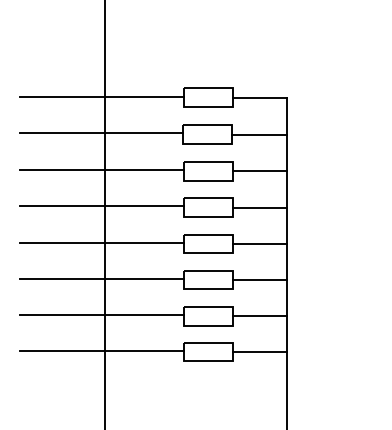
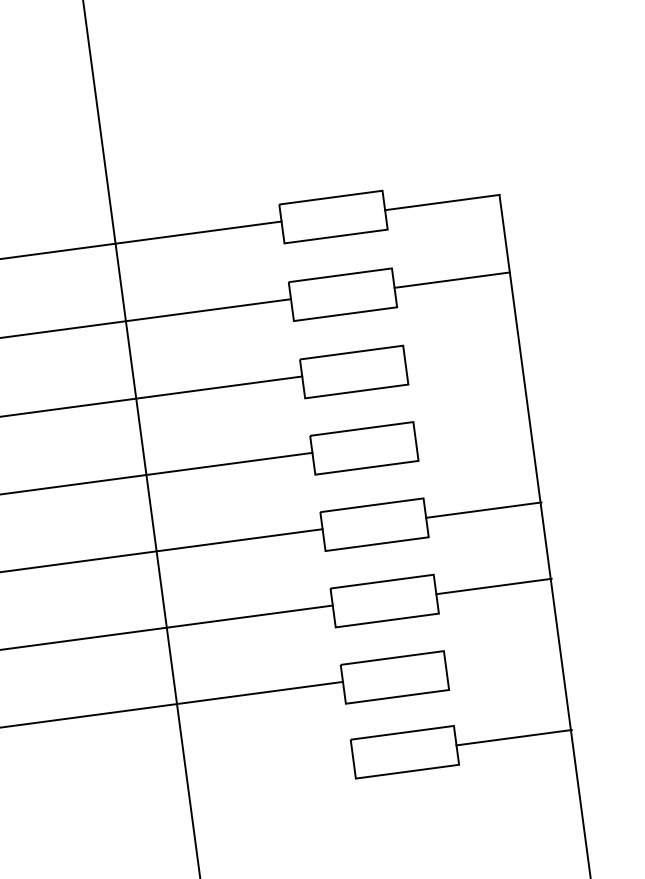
line: (259, 171) -> (462, 358), removed
line: (259, 207) -> (472, 433), removed
line: (259, 316) -> (502, 663), removed
line: (101, 350) -> (179, 779), removed

